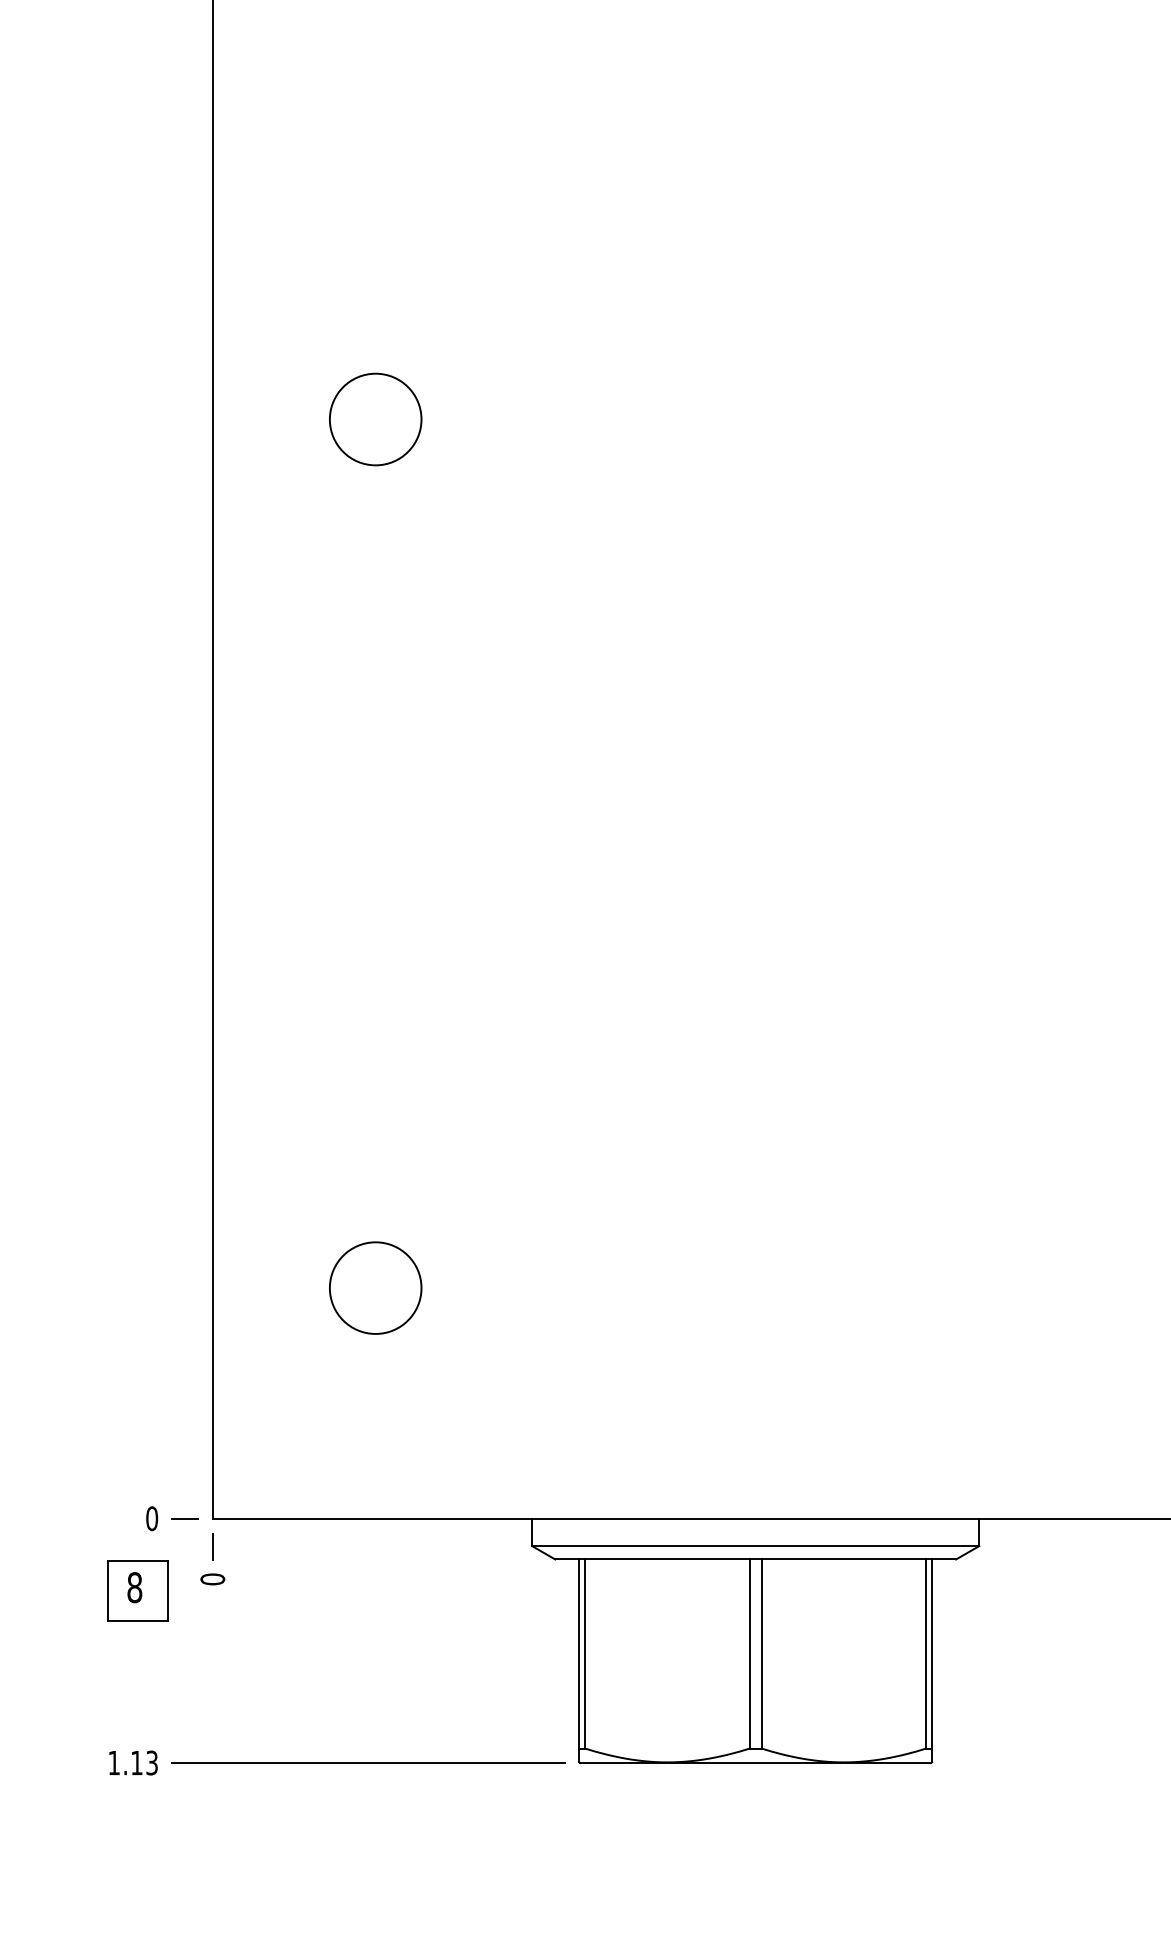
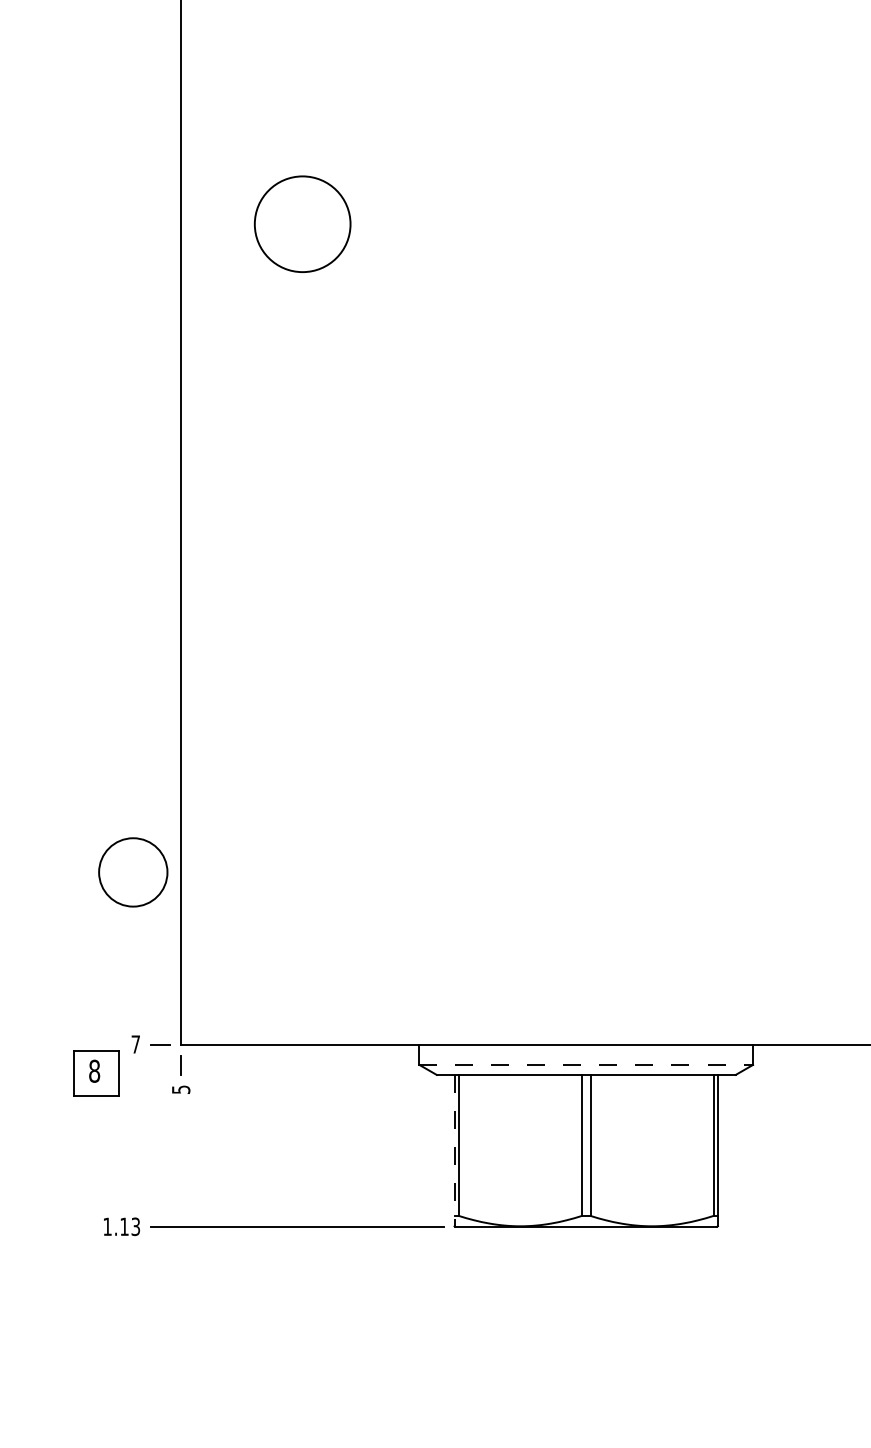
circle: (375, 419) -> (302, 224), size x1.4
circle: (375, 1287) -> (133, 871), moved
text: (152, 1518) -> (136, 1044), 0 -> 7
line: (755, 1546) -> (586, 1065), solid -> dashed
text: (212, 1579) -> (180, 1089), 0 -> 5
part: (137, 1590) -> (96, 1073), moved
line: (579, 1661) -> (454, 1151), solid -> dashed

